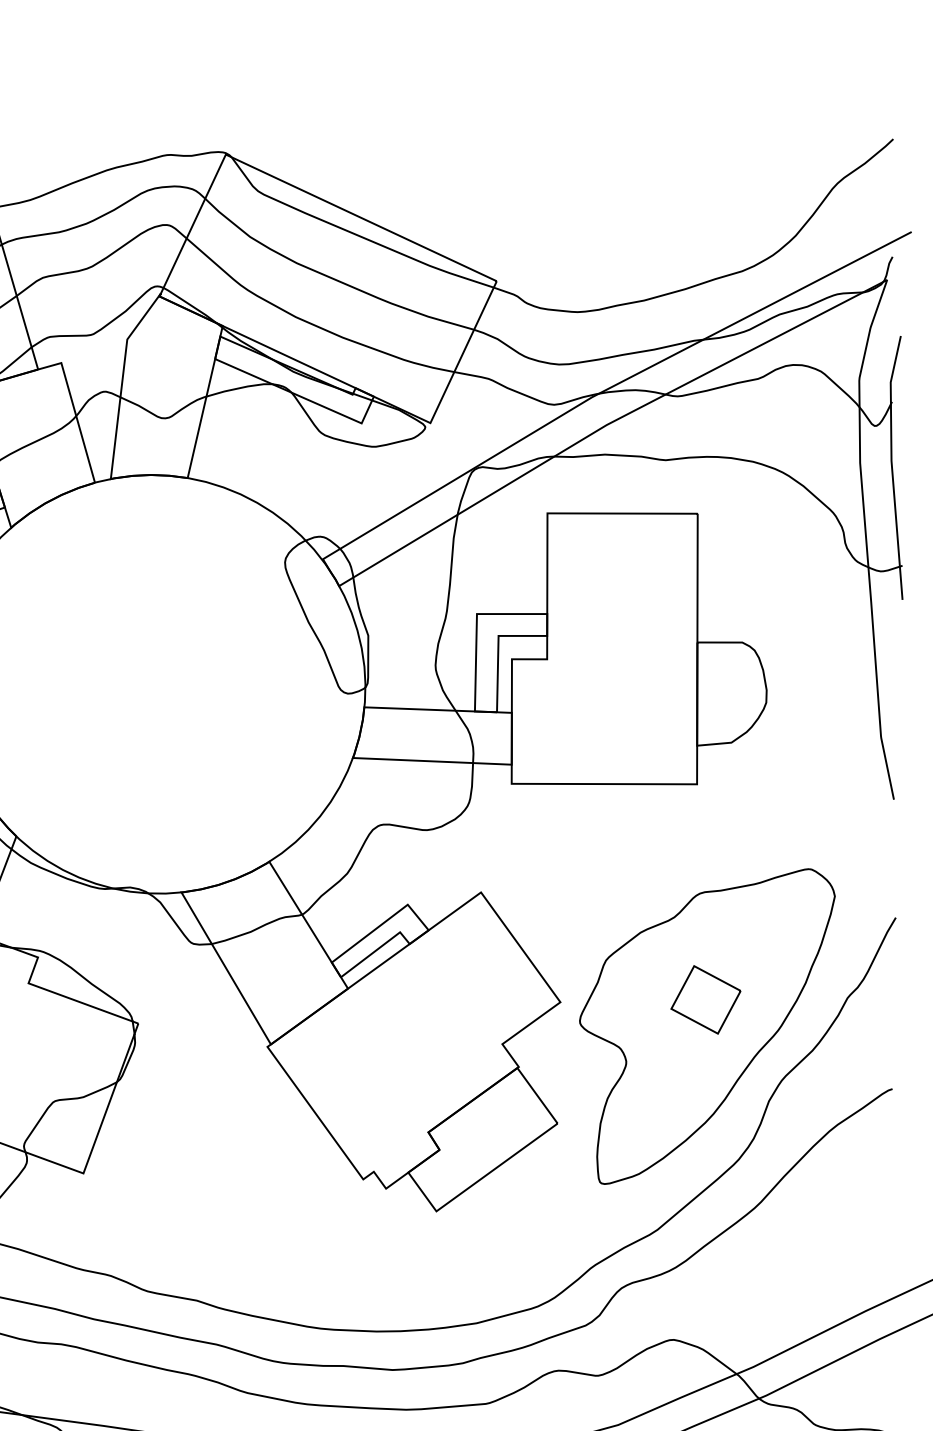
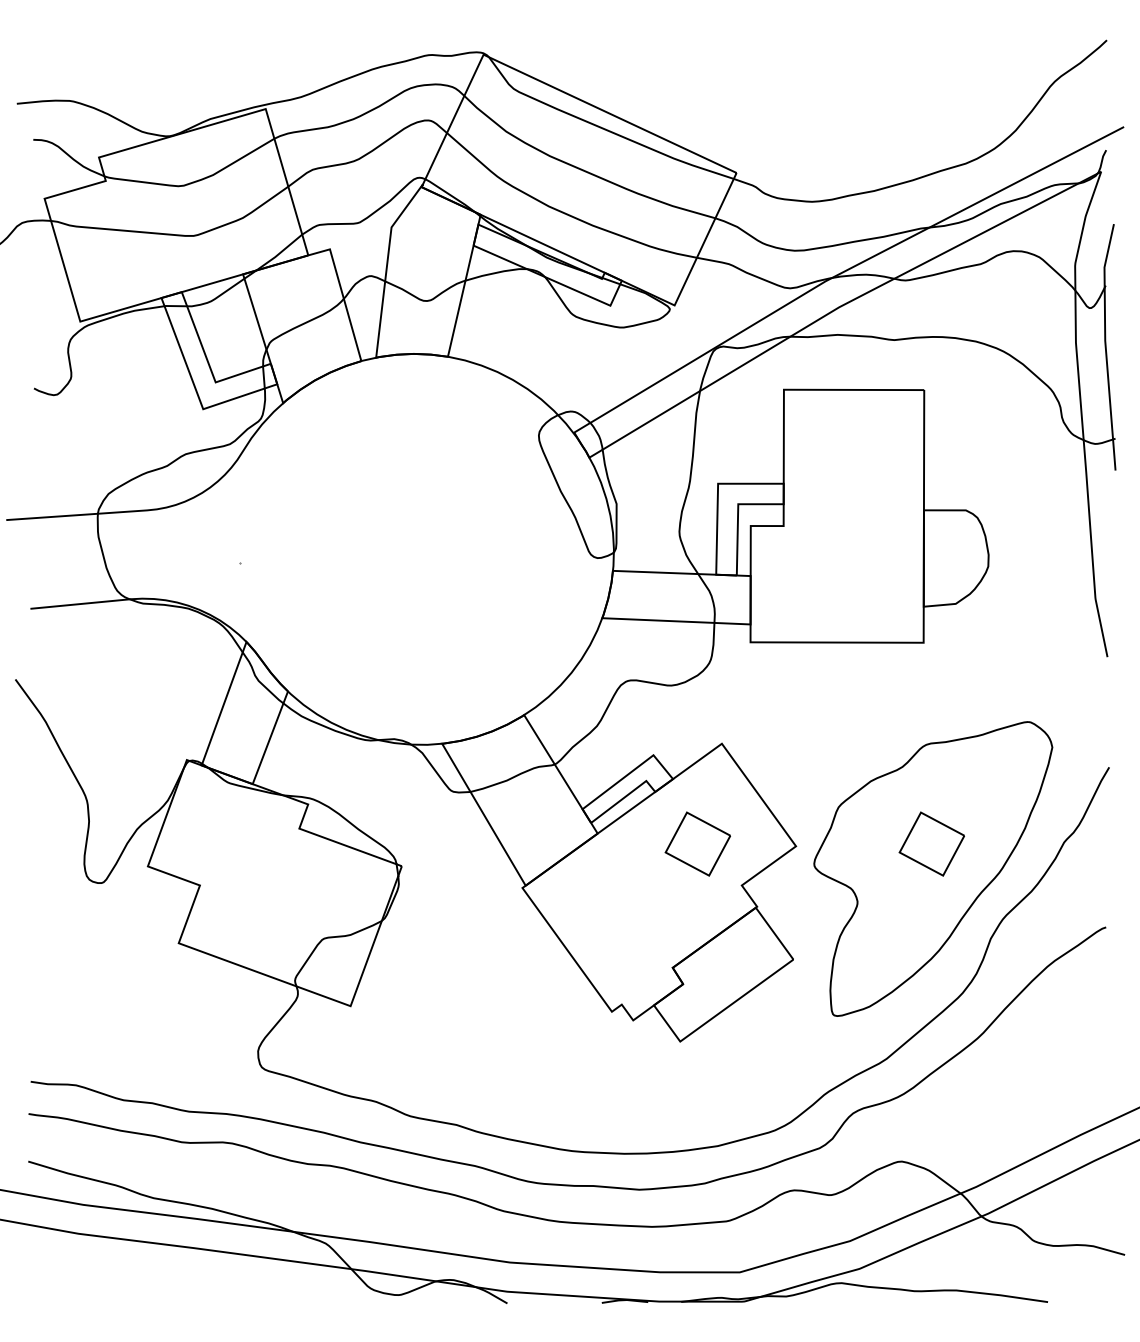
part: (454, 999) -> (697, 843), added

